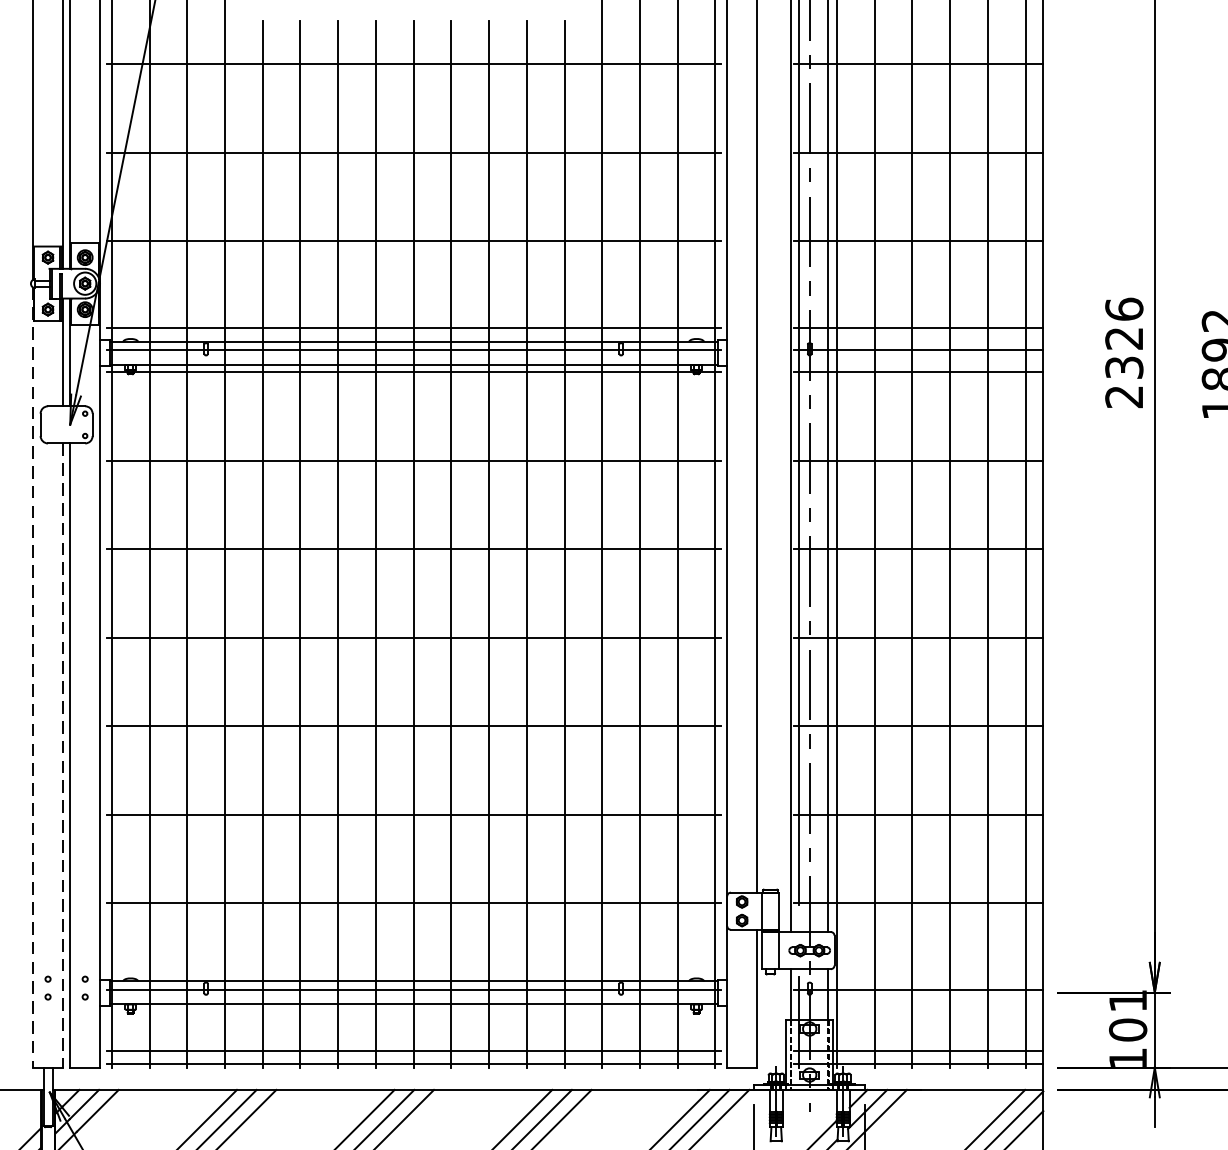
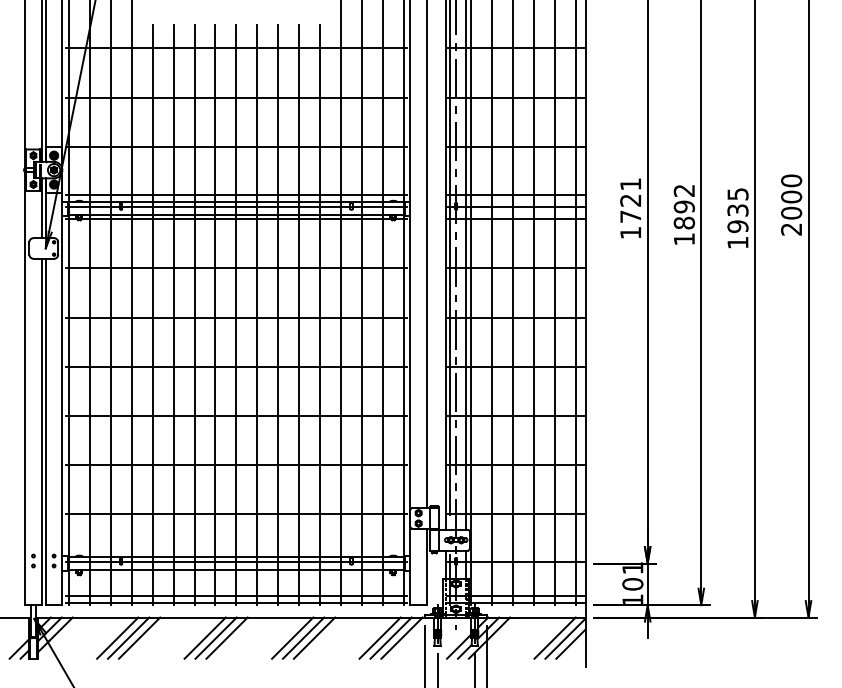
text: (1123, 352) -> (630, 208), 2326 -> 1721
line: (33, 679) -> (25, 389), dashed -> solid
line: (62, 756) -> (41, 432), dashed -> solid

